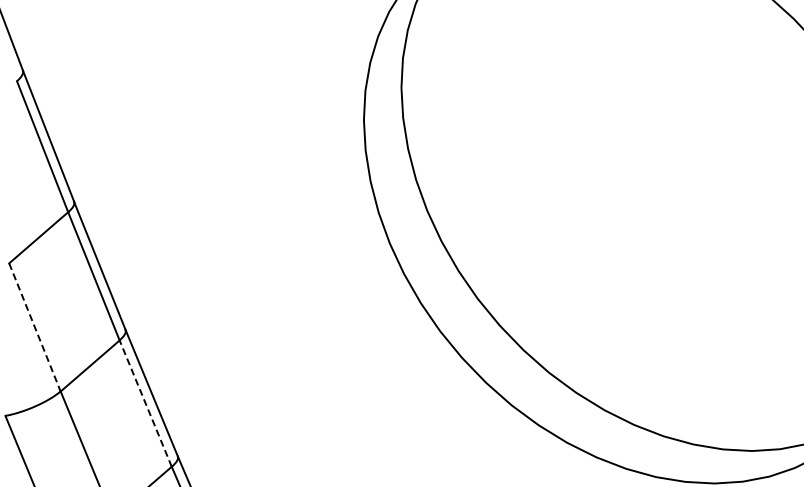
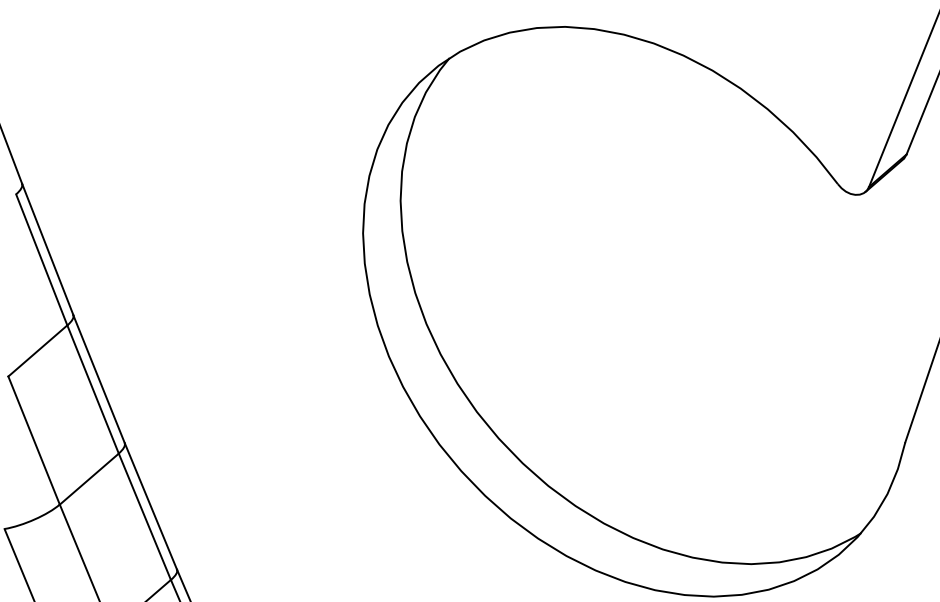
line: (35, 328) -> (34, 441), dashed -> solid
line: (145, 403) -> (144, 516), dashed -> solid

